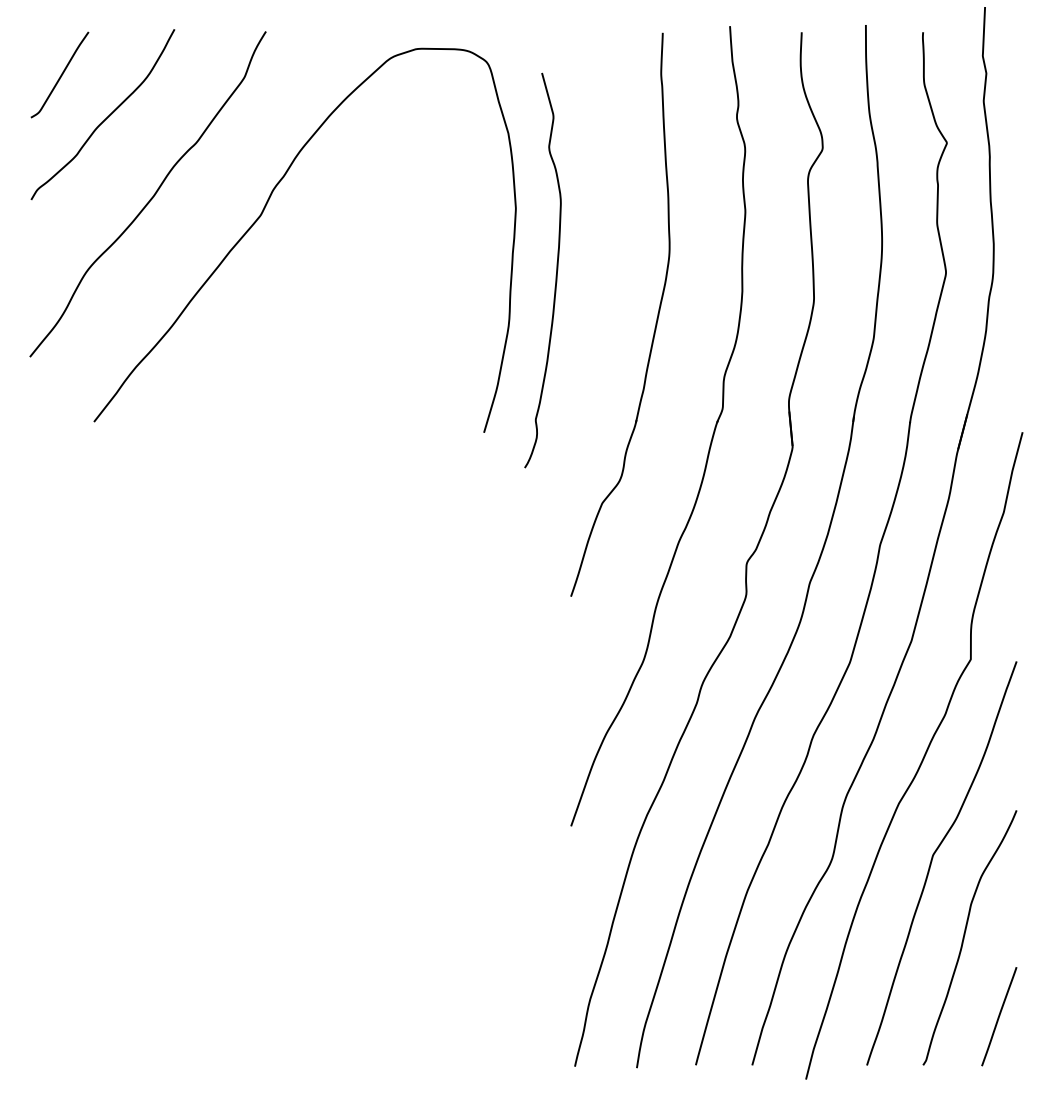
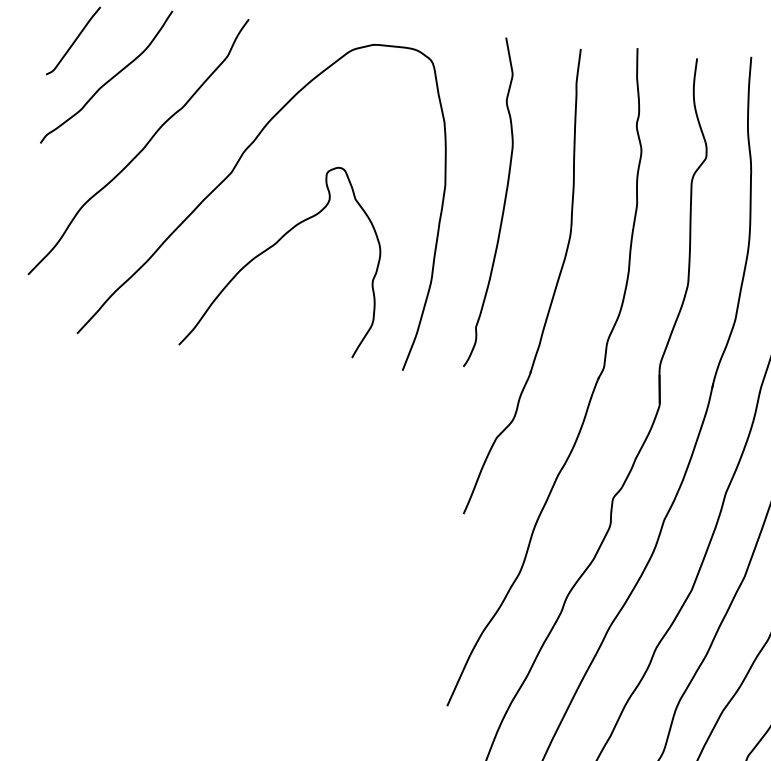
curve: (555, 275) -> (502, 207), moved
curve: (318, 298) -> (273, 246), added

